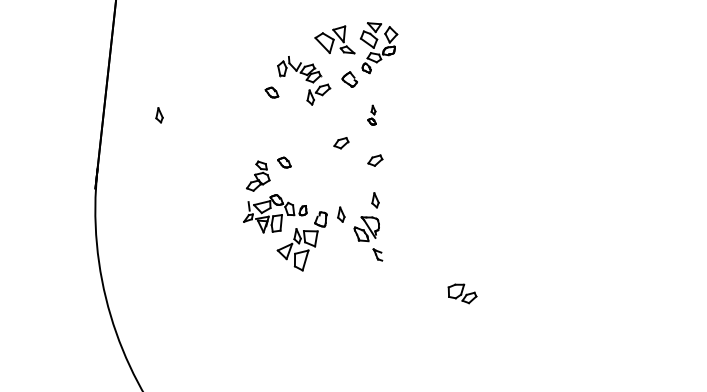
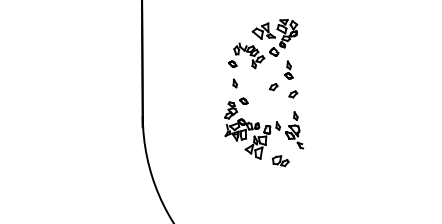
part: (372, 114) -> (288, 69), size x1.67
part: (158, 115) -> (234, 83), moved
part: (461, 293) -> (280, 161), moved

